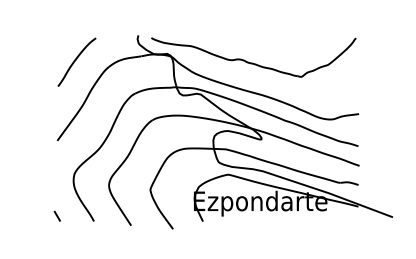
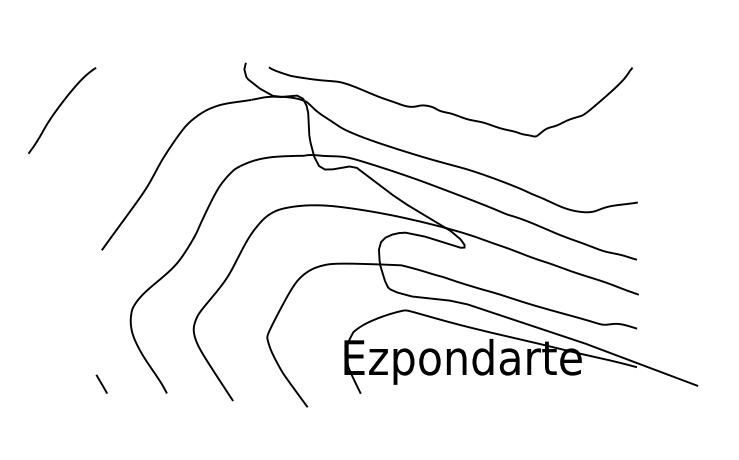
curve: (76, 60) -> (61, 107), moved

